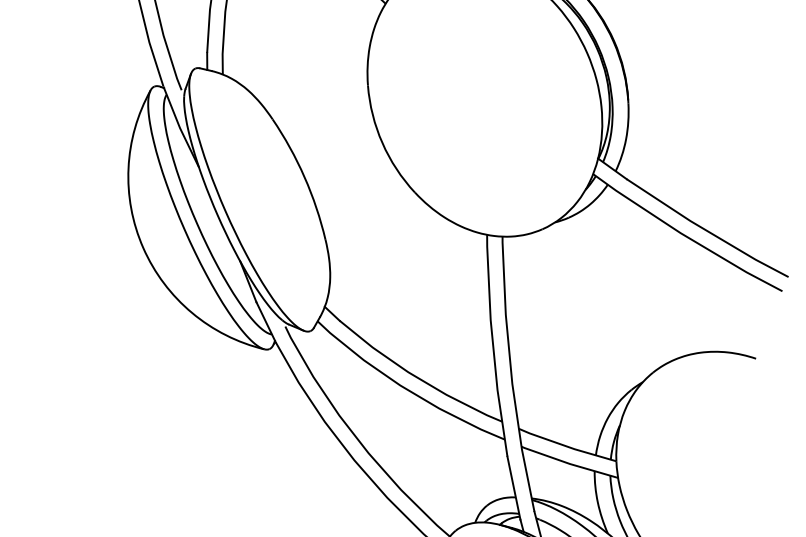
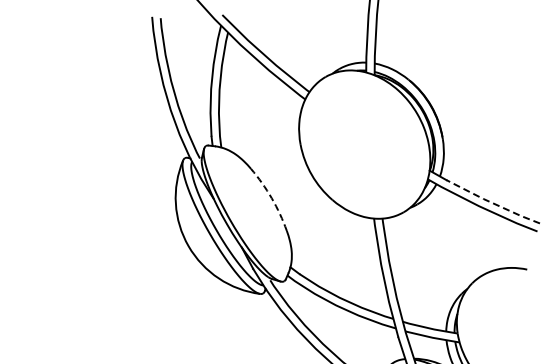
arc: (304, 177) -> (271, 198), solid -> dashed
line: (706, 231) -> (492, 203), solid -> dashed

